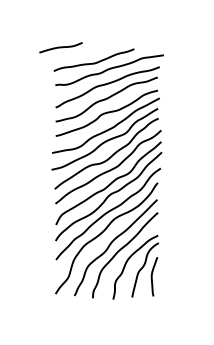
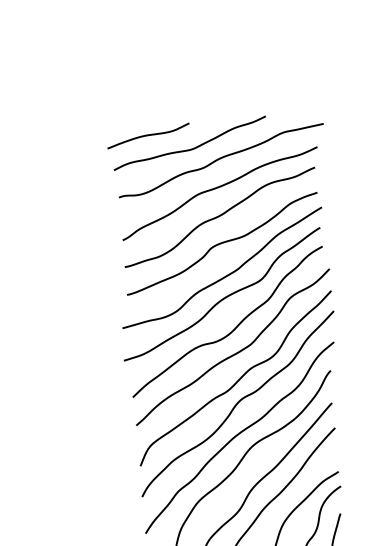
curve: (60, 47) -> (147, 135), moved

